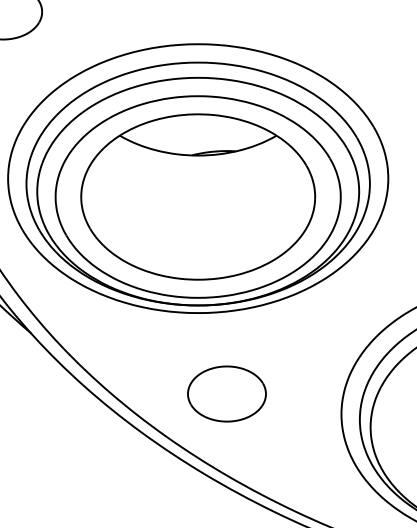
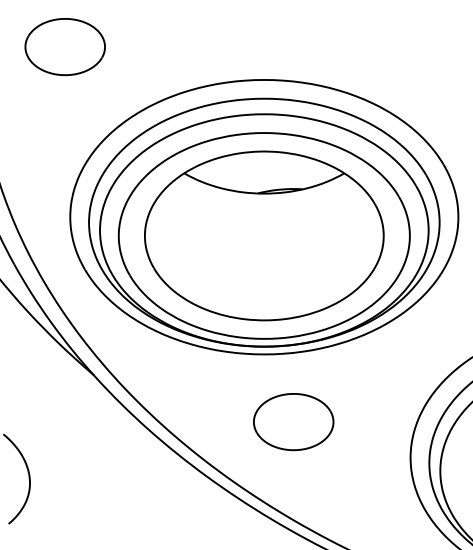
part: (226, 394) -> (293, 422), moved

